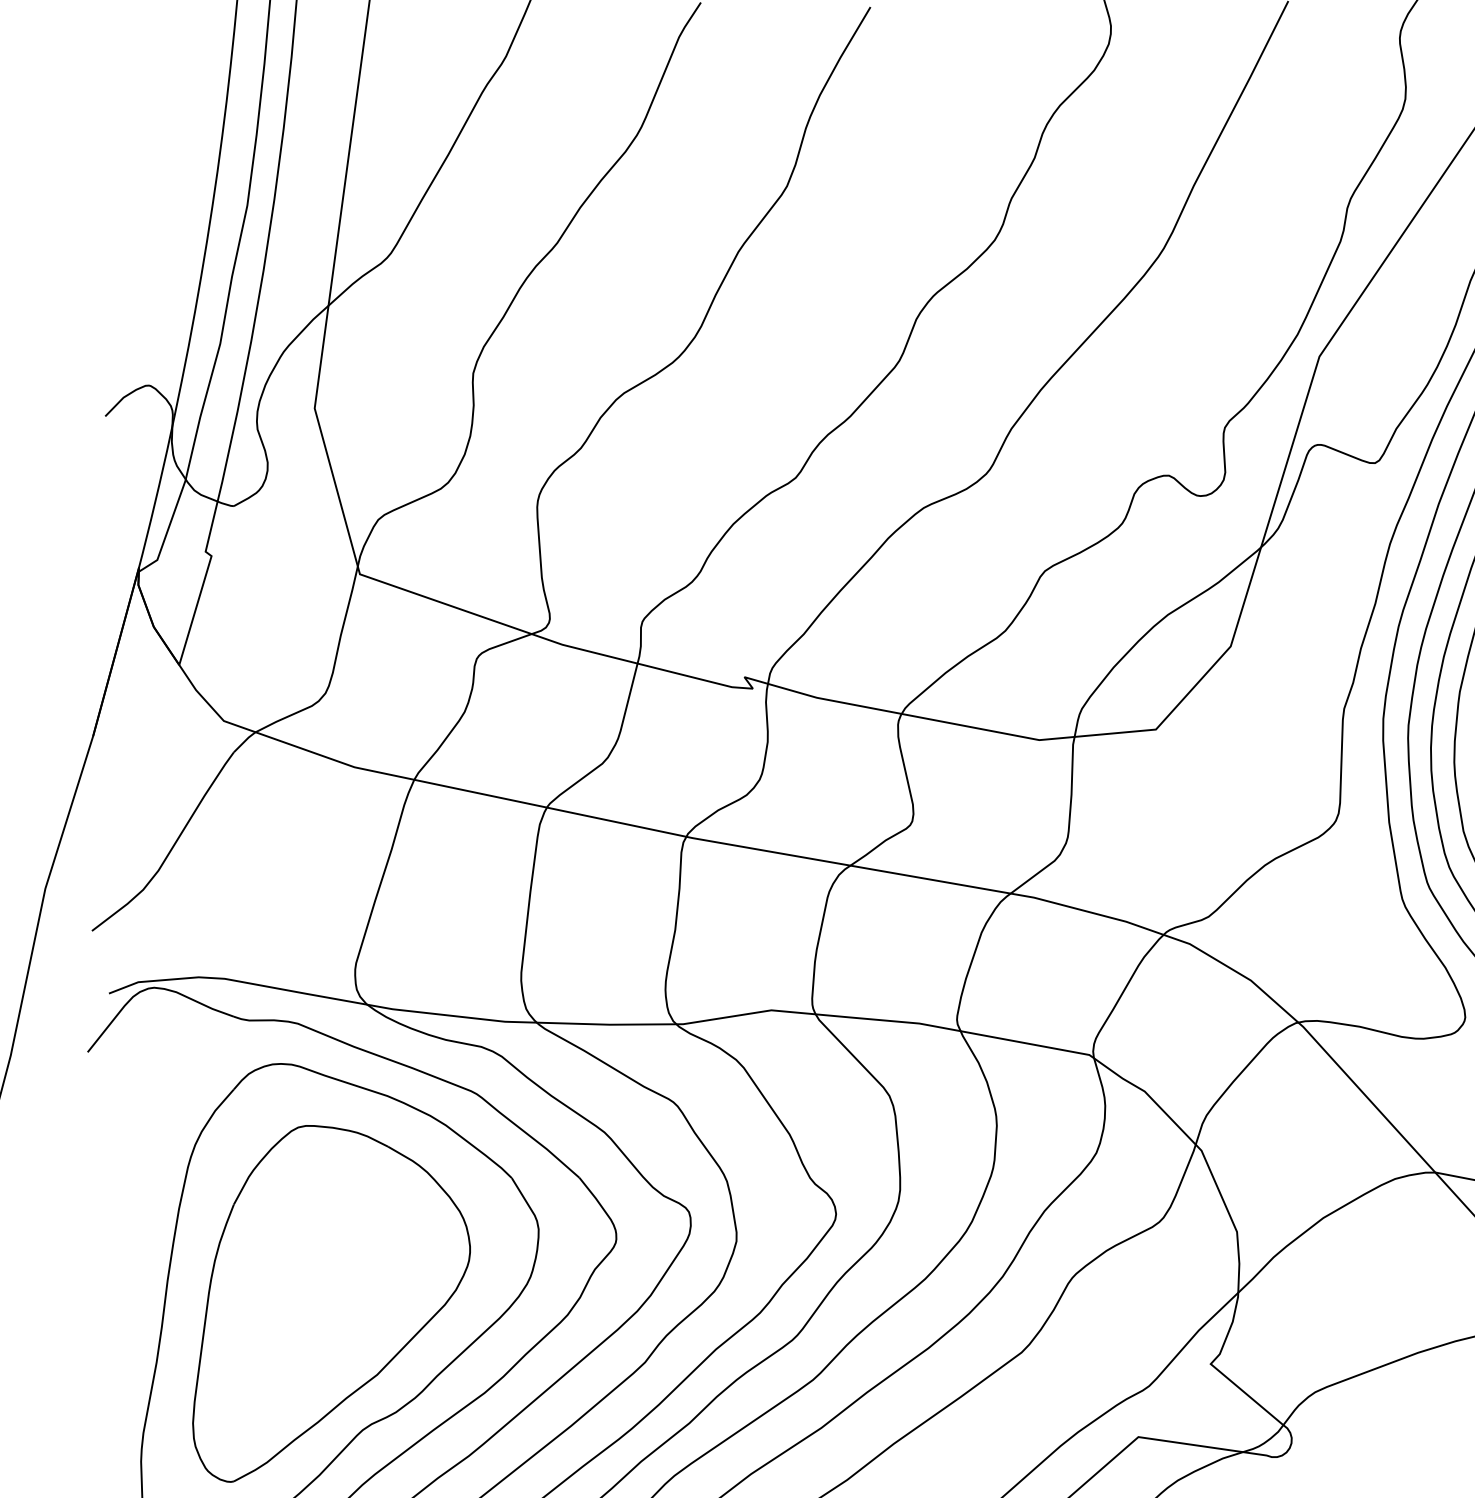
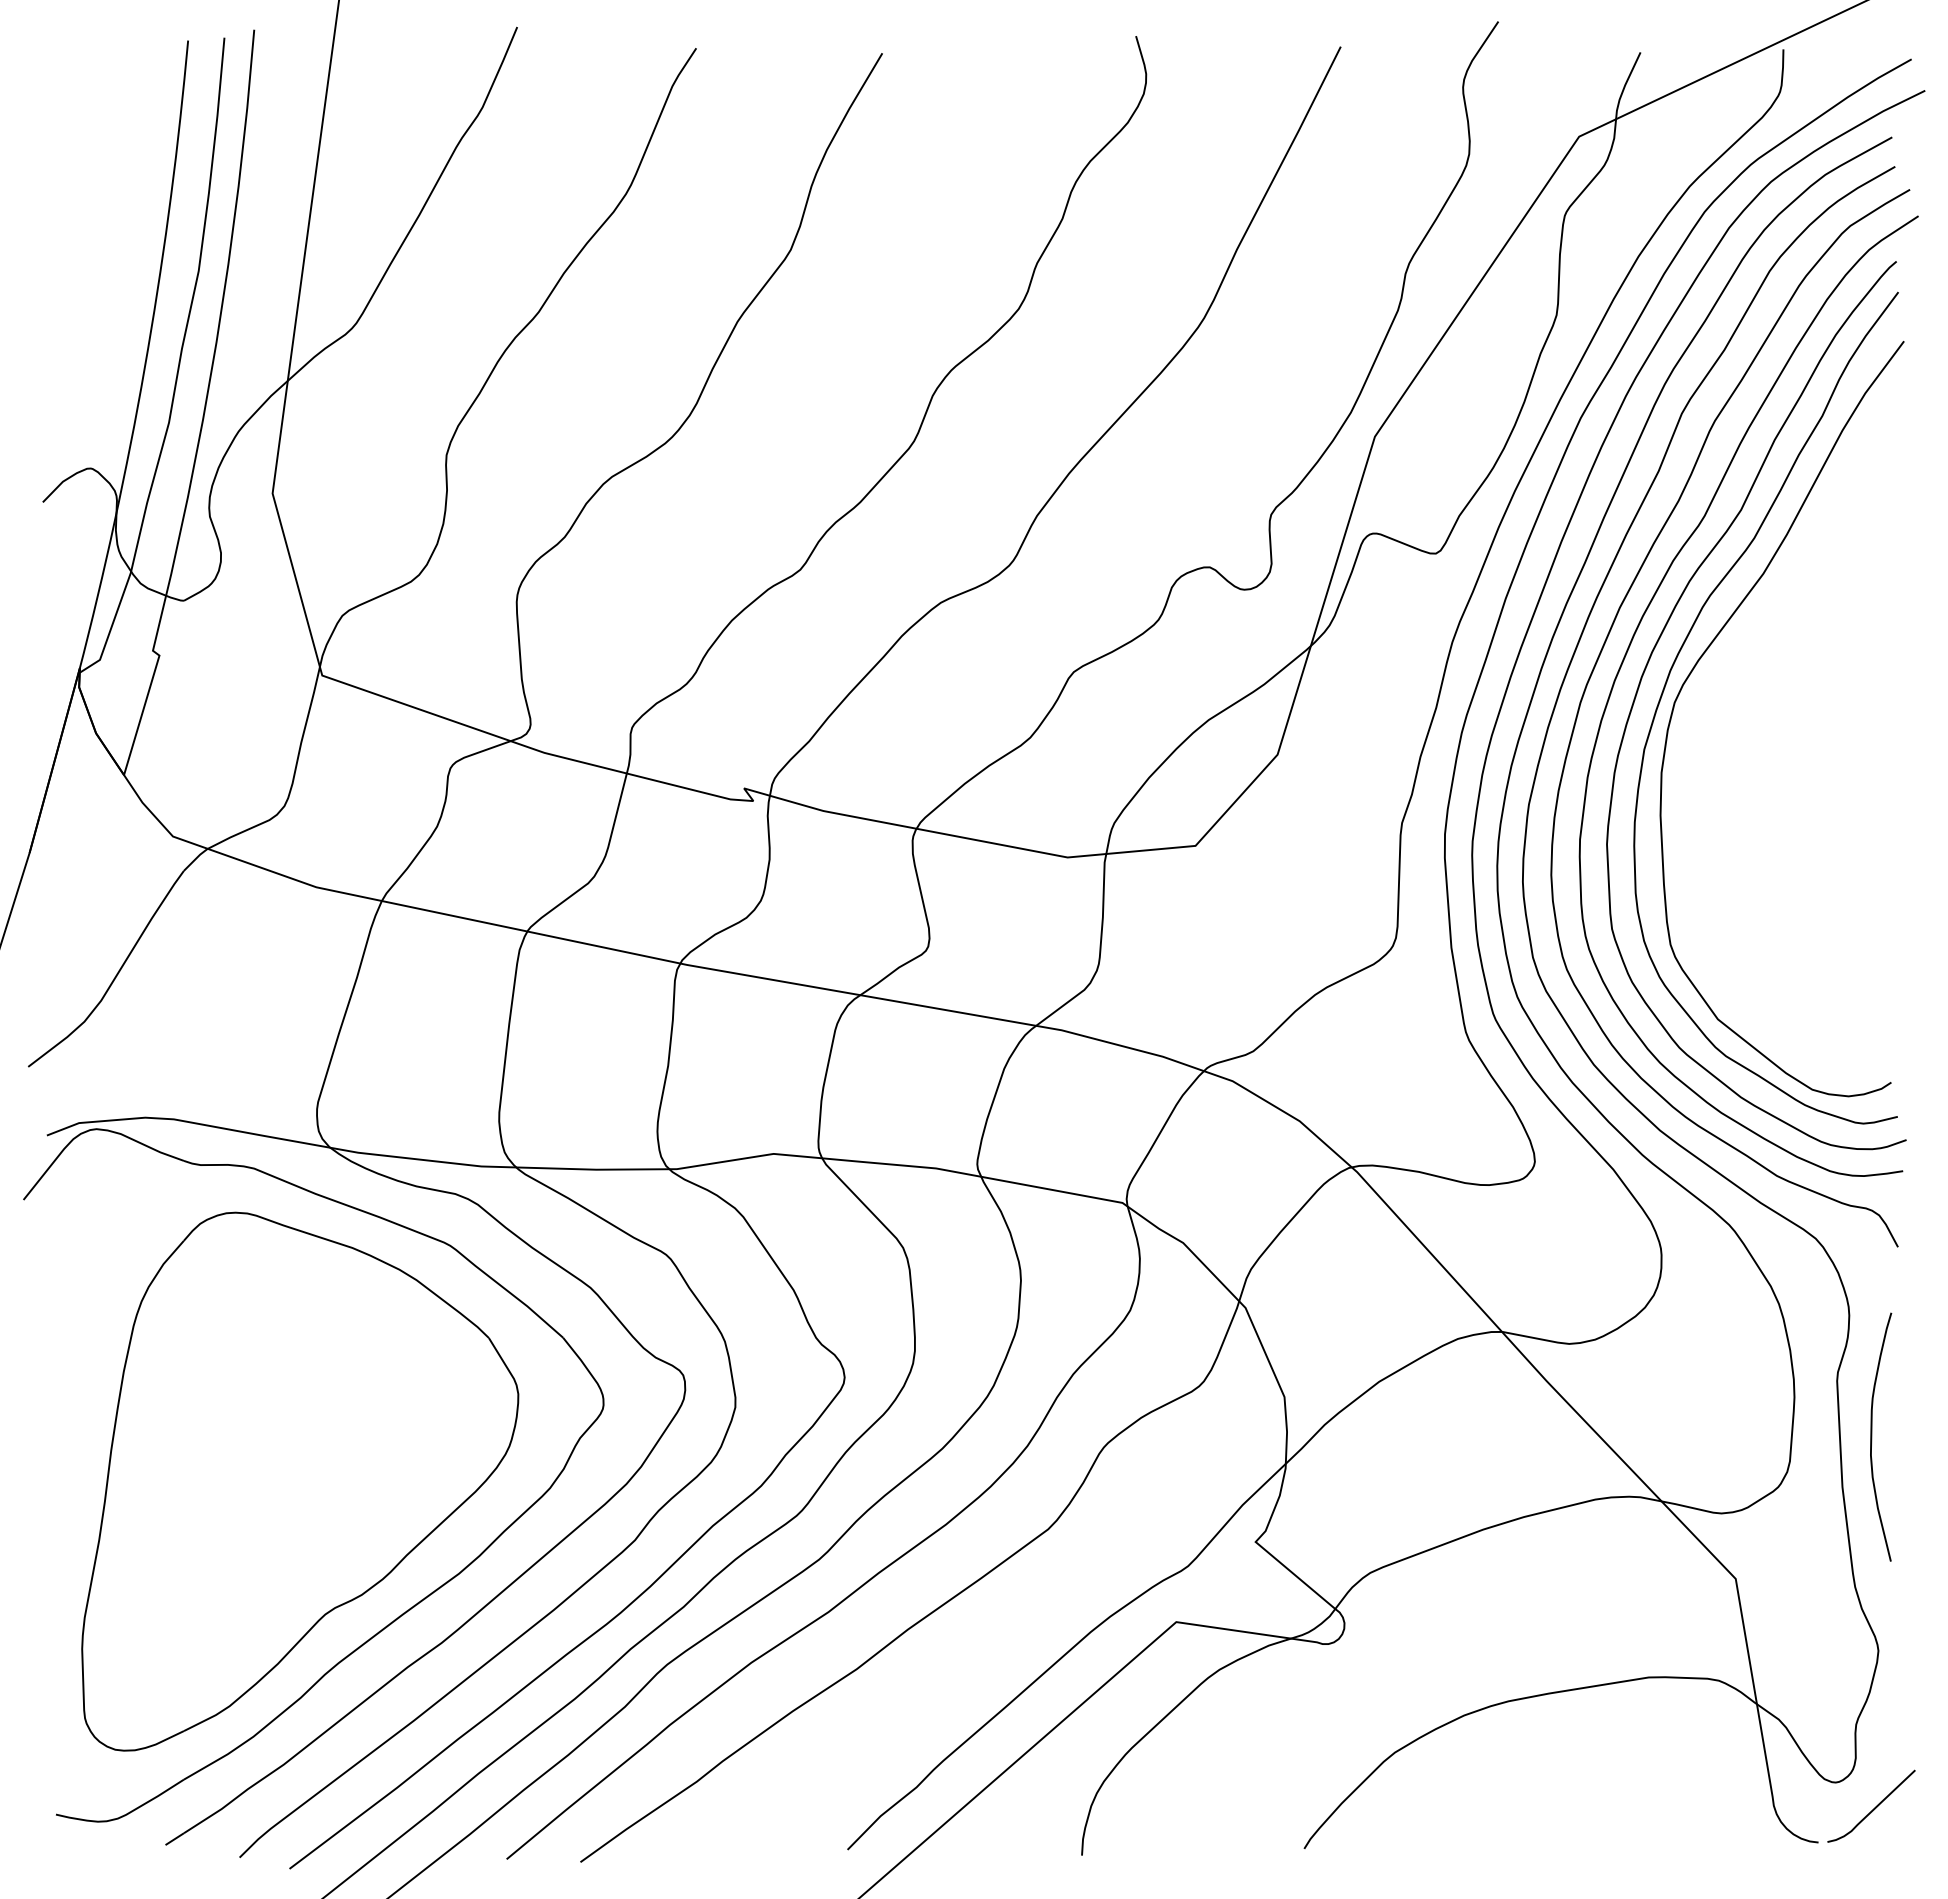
part: (331, 1303) -> (290, 1475), removed

